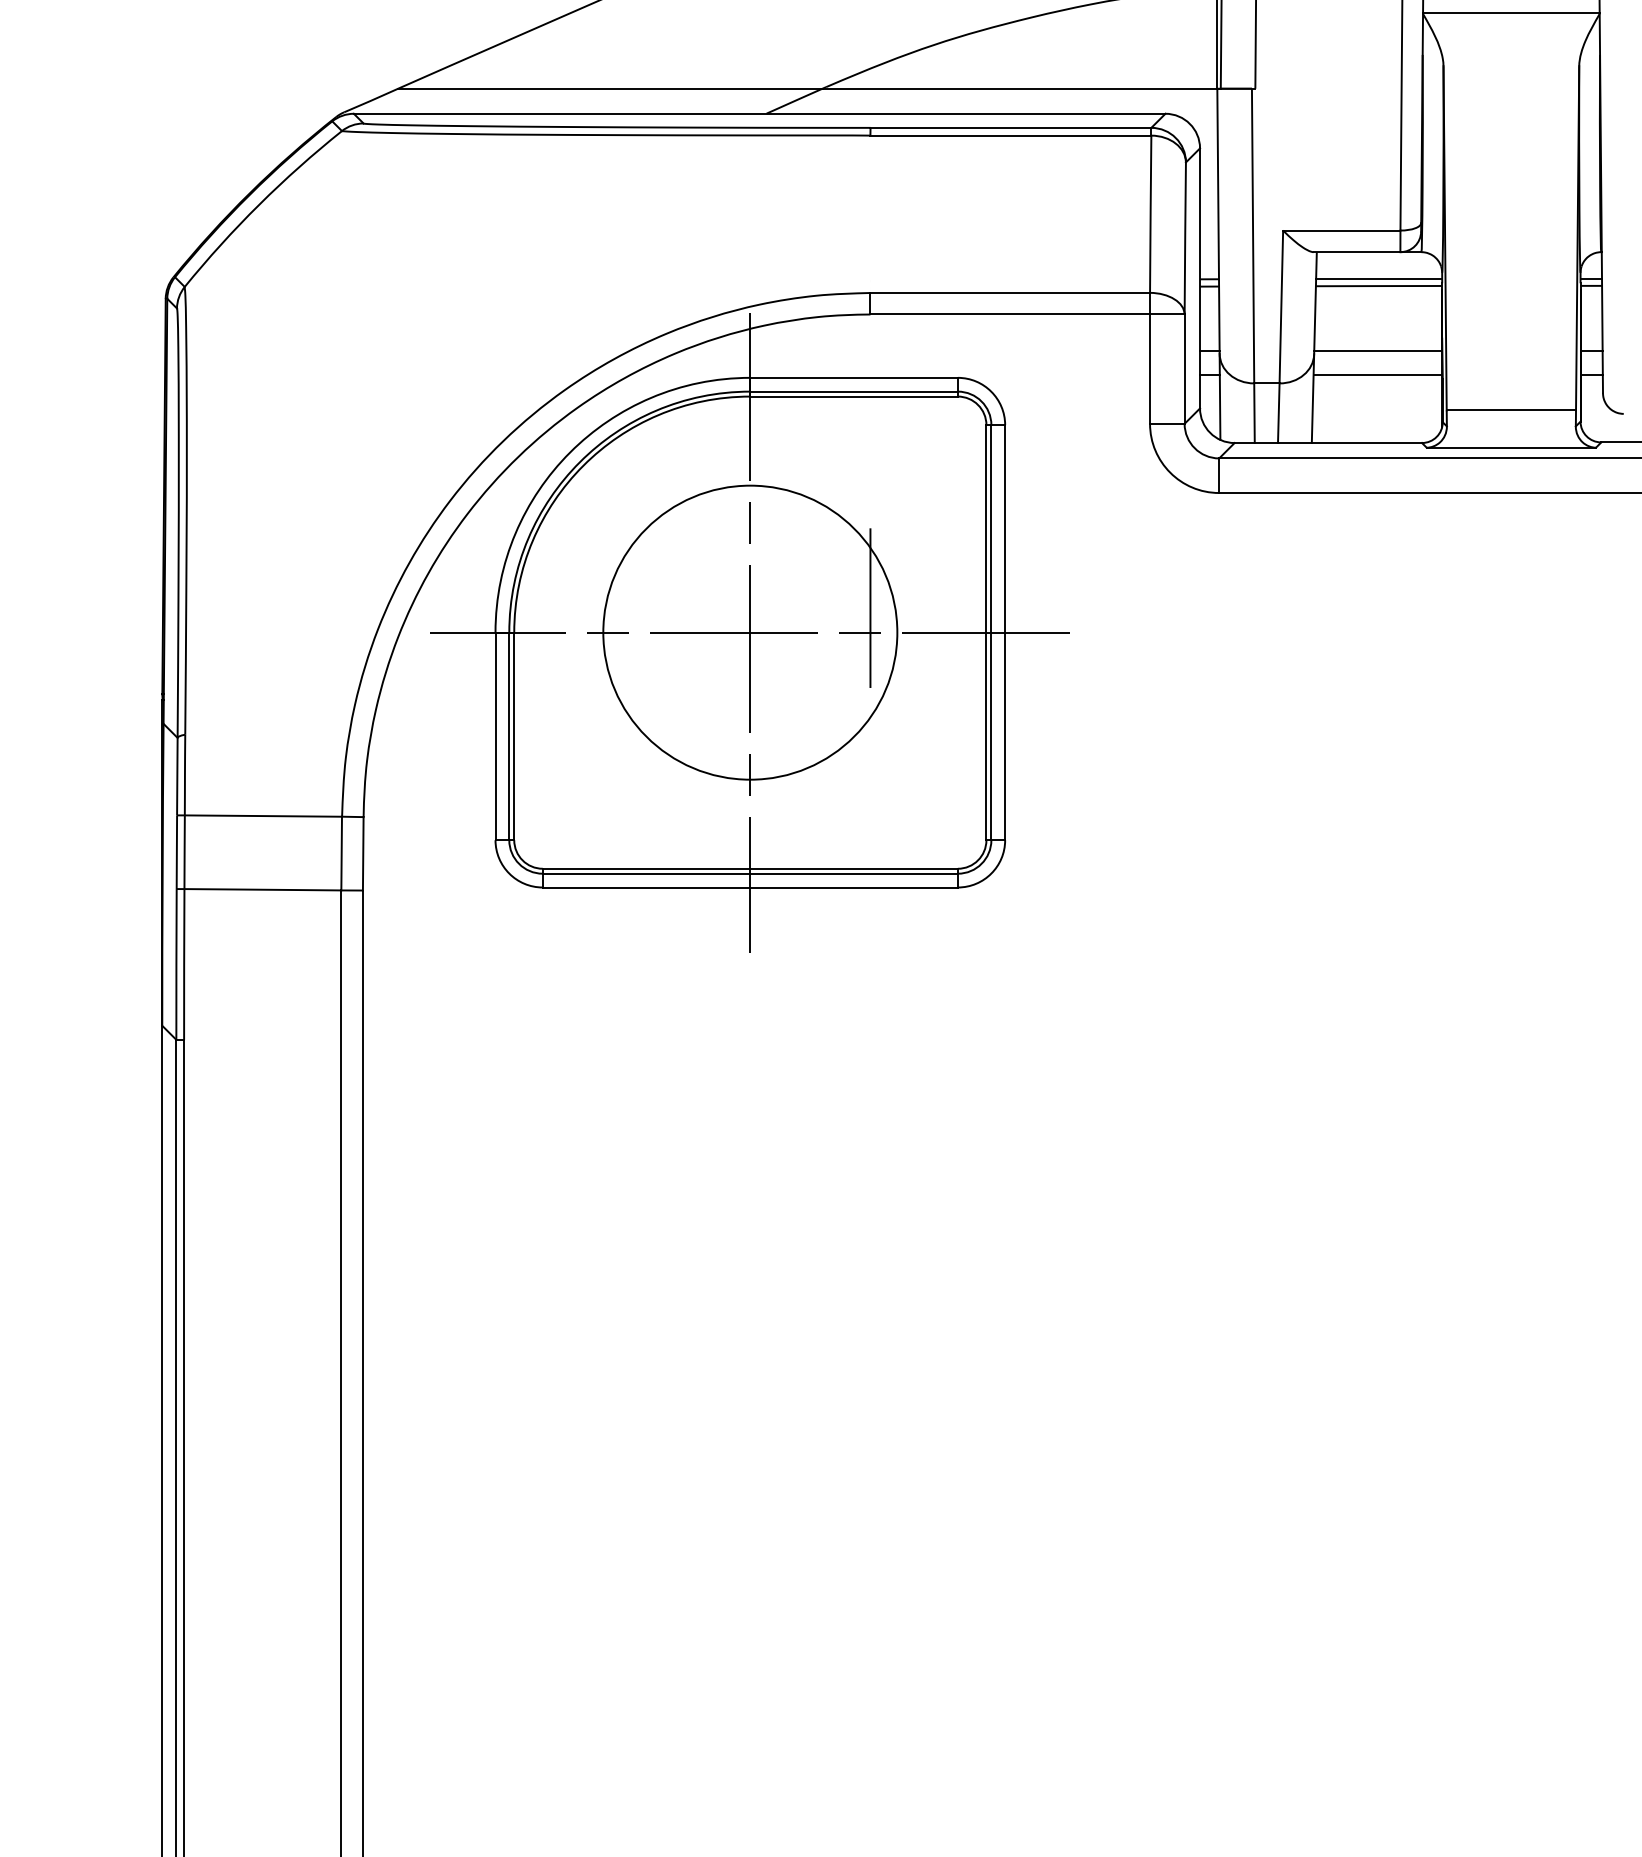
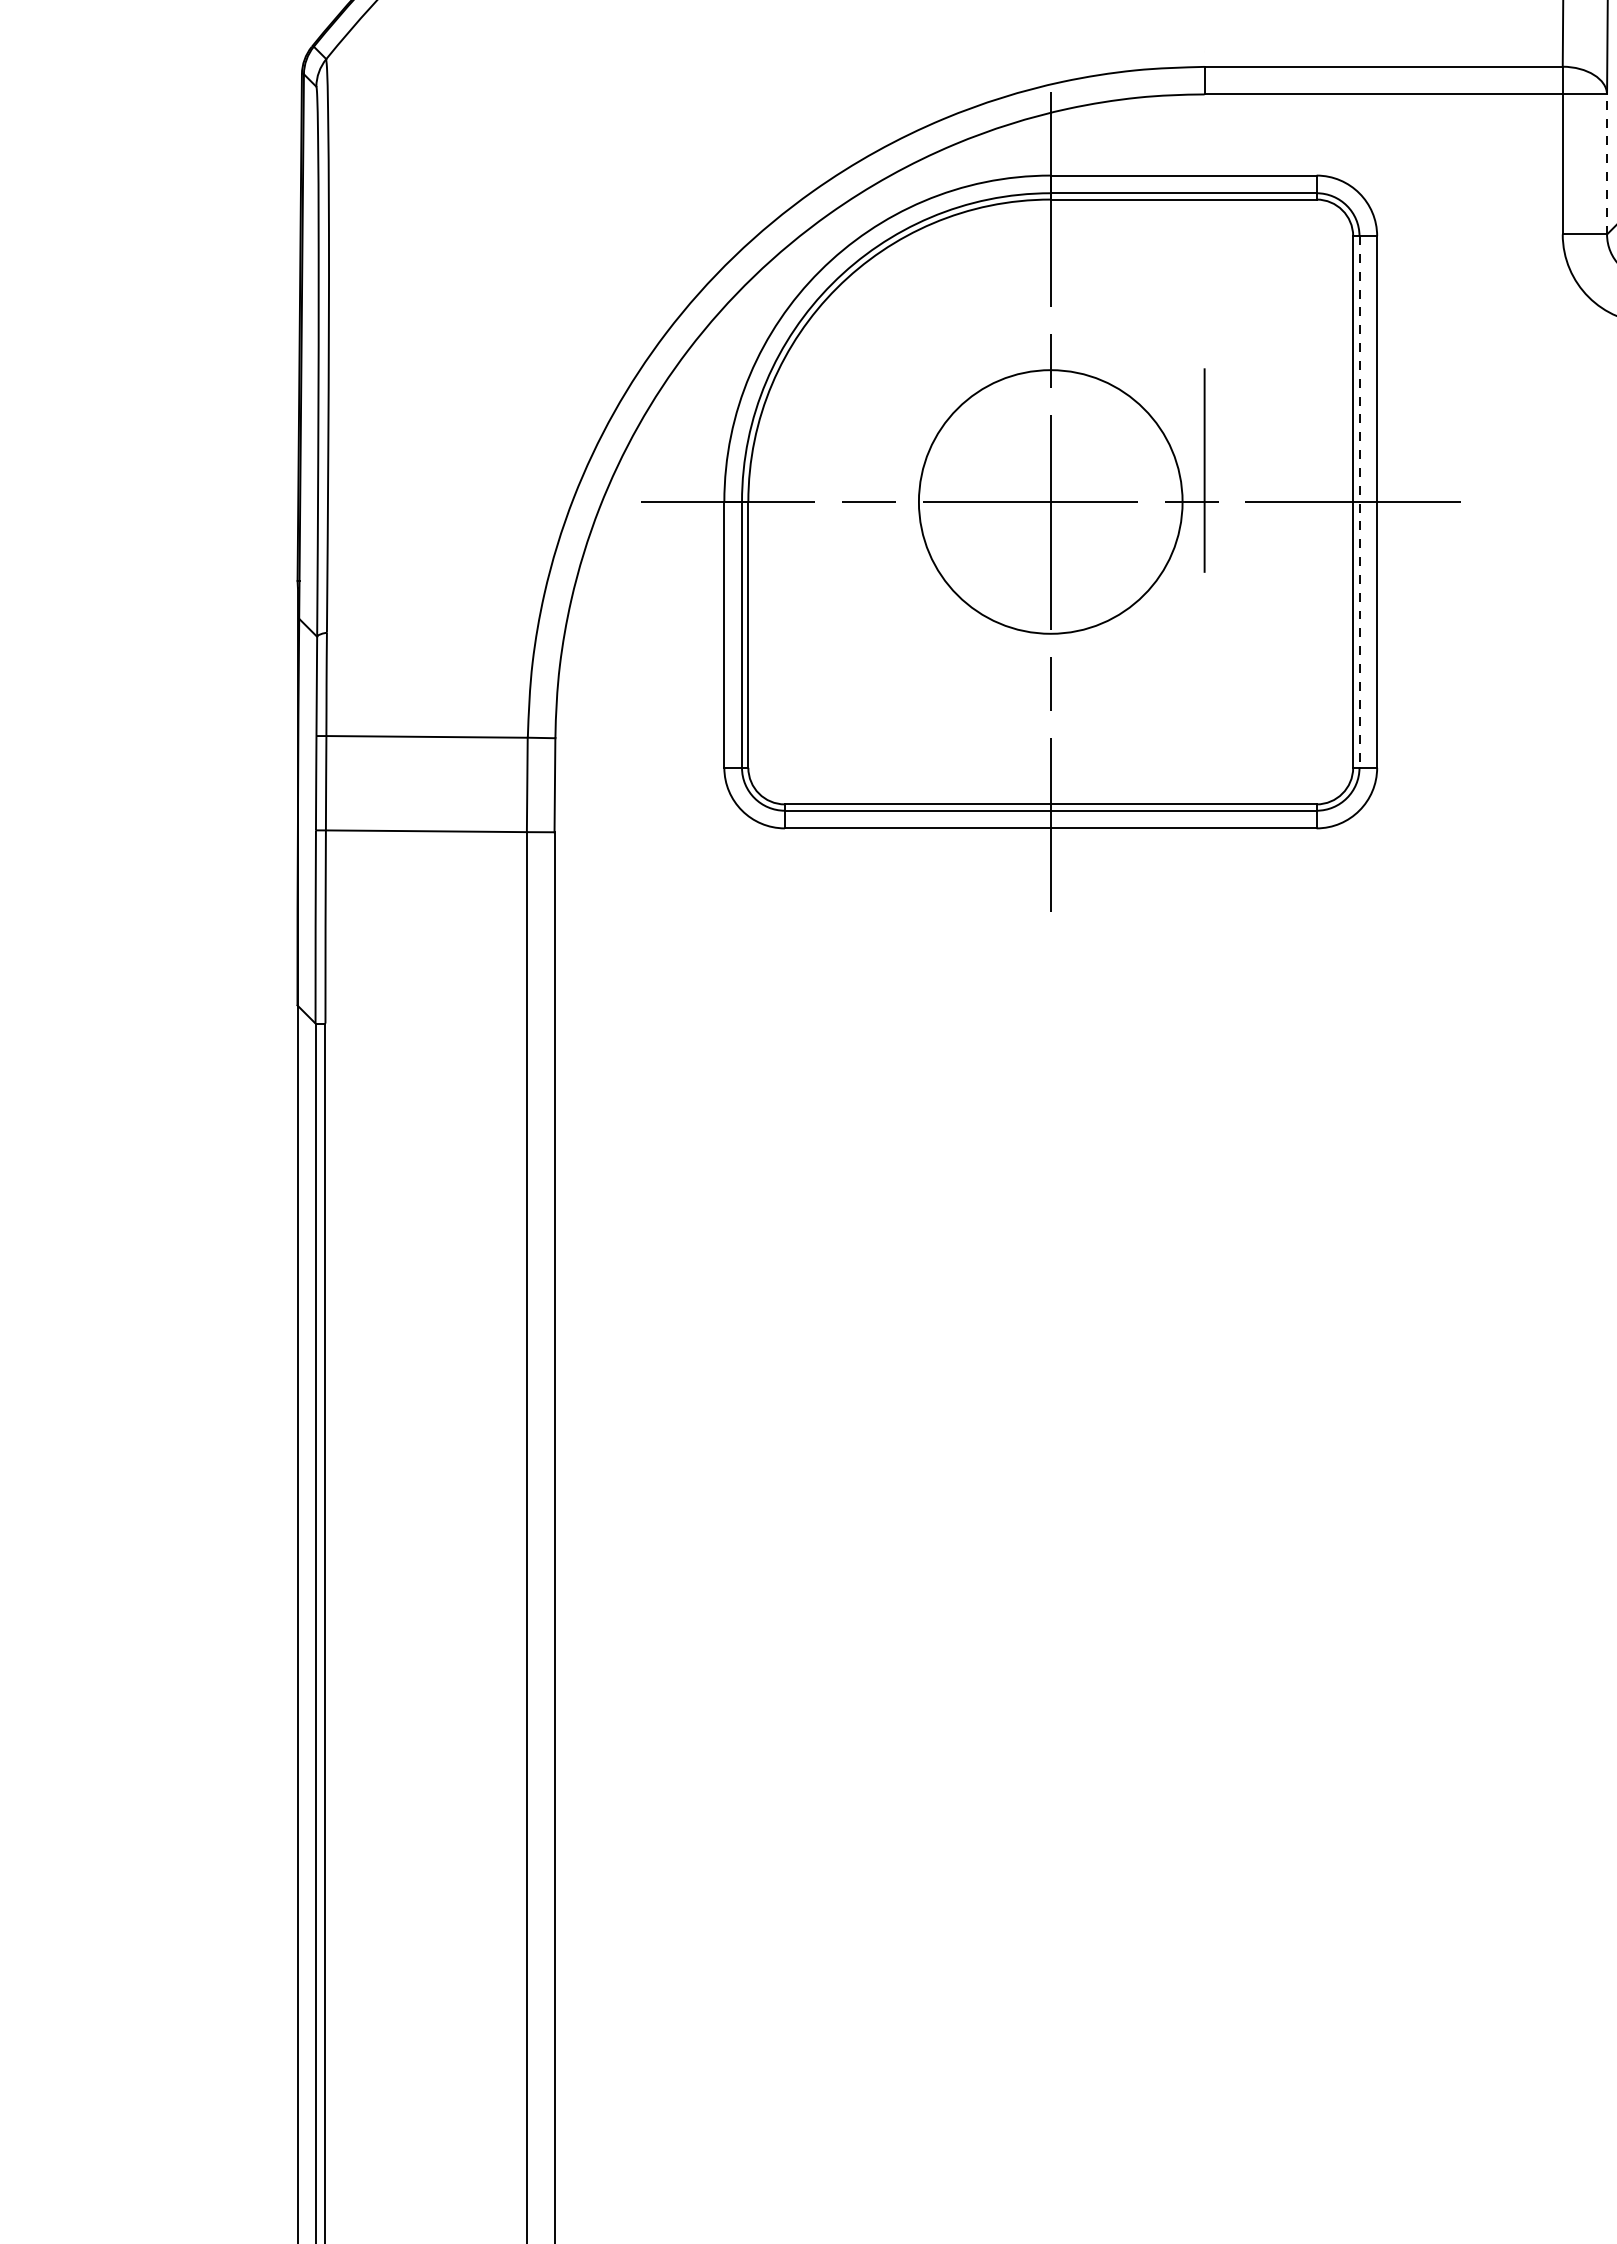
line: (1184, 369) -> (1606, 164), solid -> dashed
circle: (750, 632) -> (1050, 501), size x0.7
line: (991, 632) -> (1359, 501), solid -> dashed

